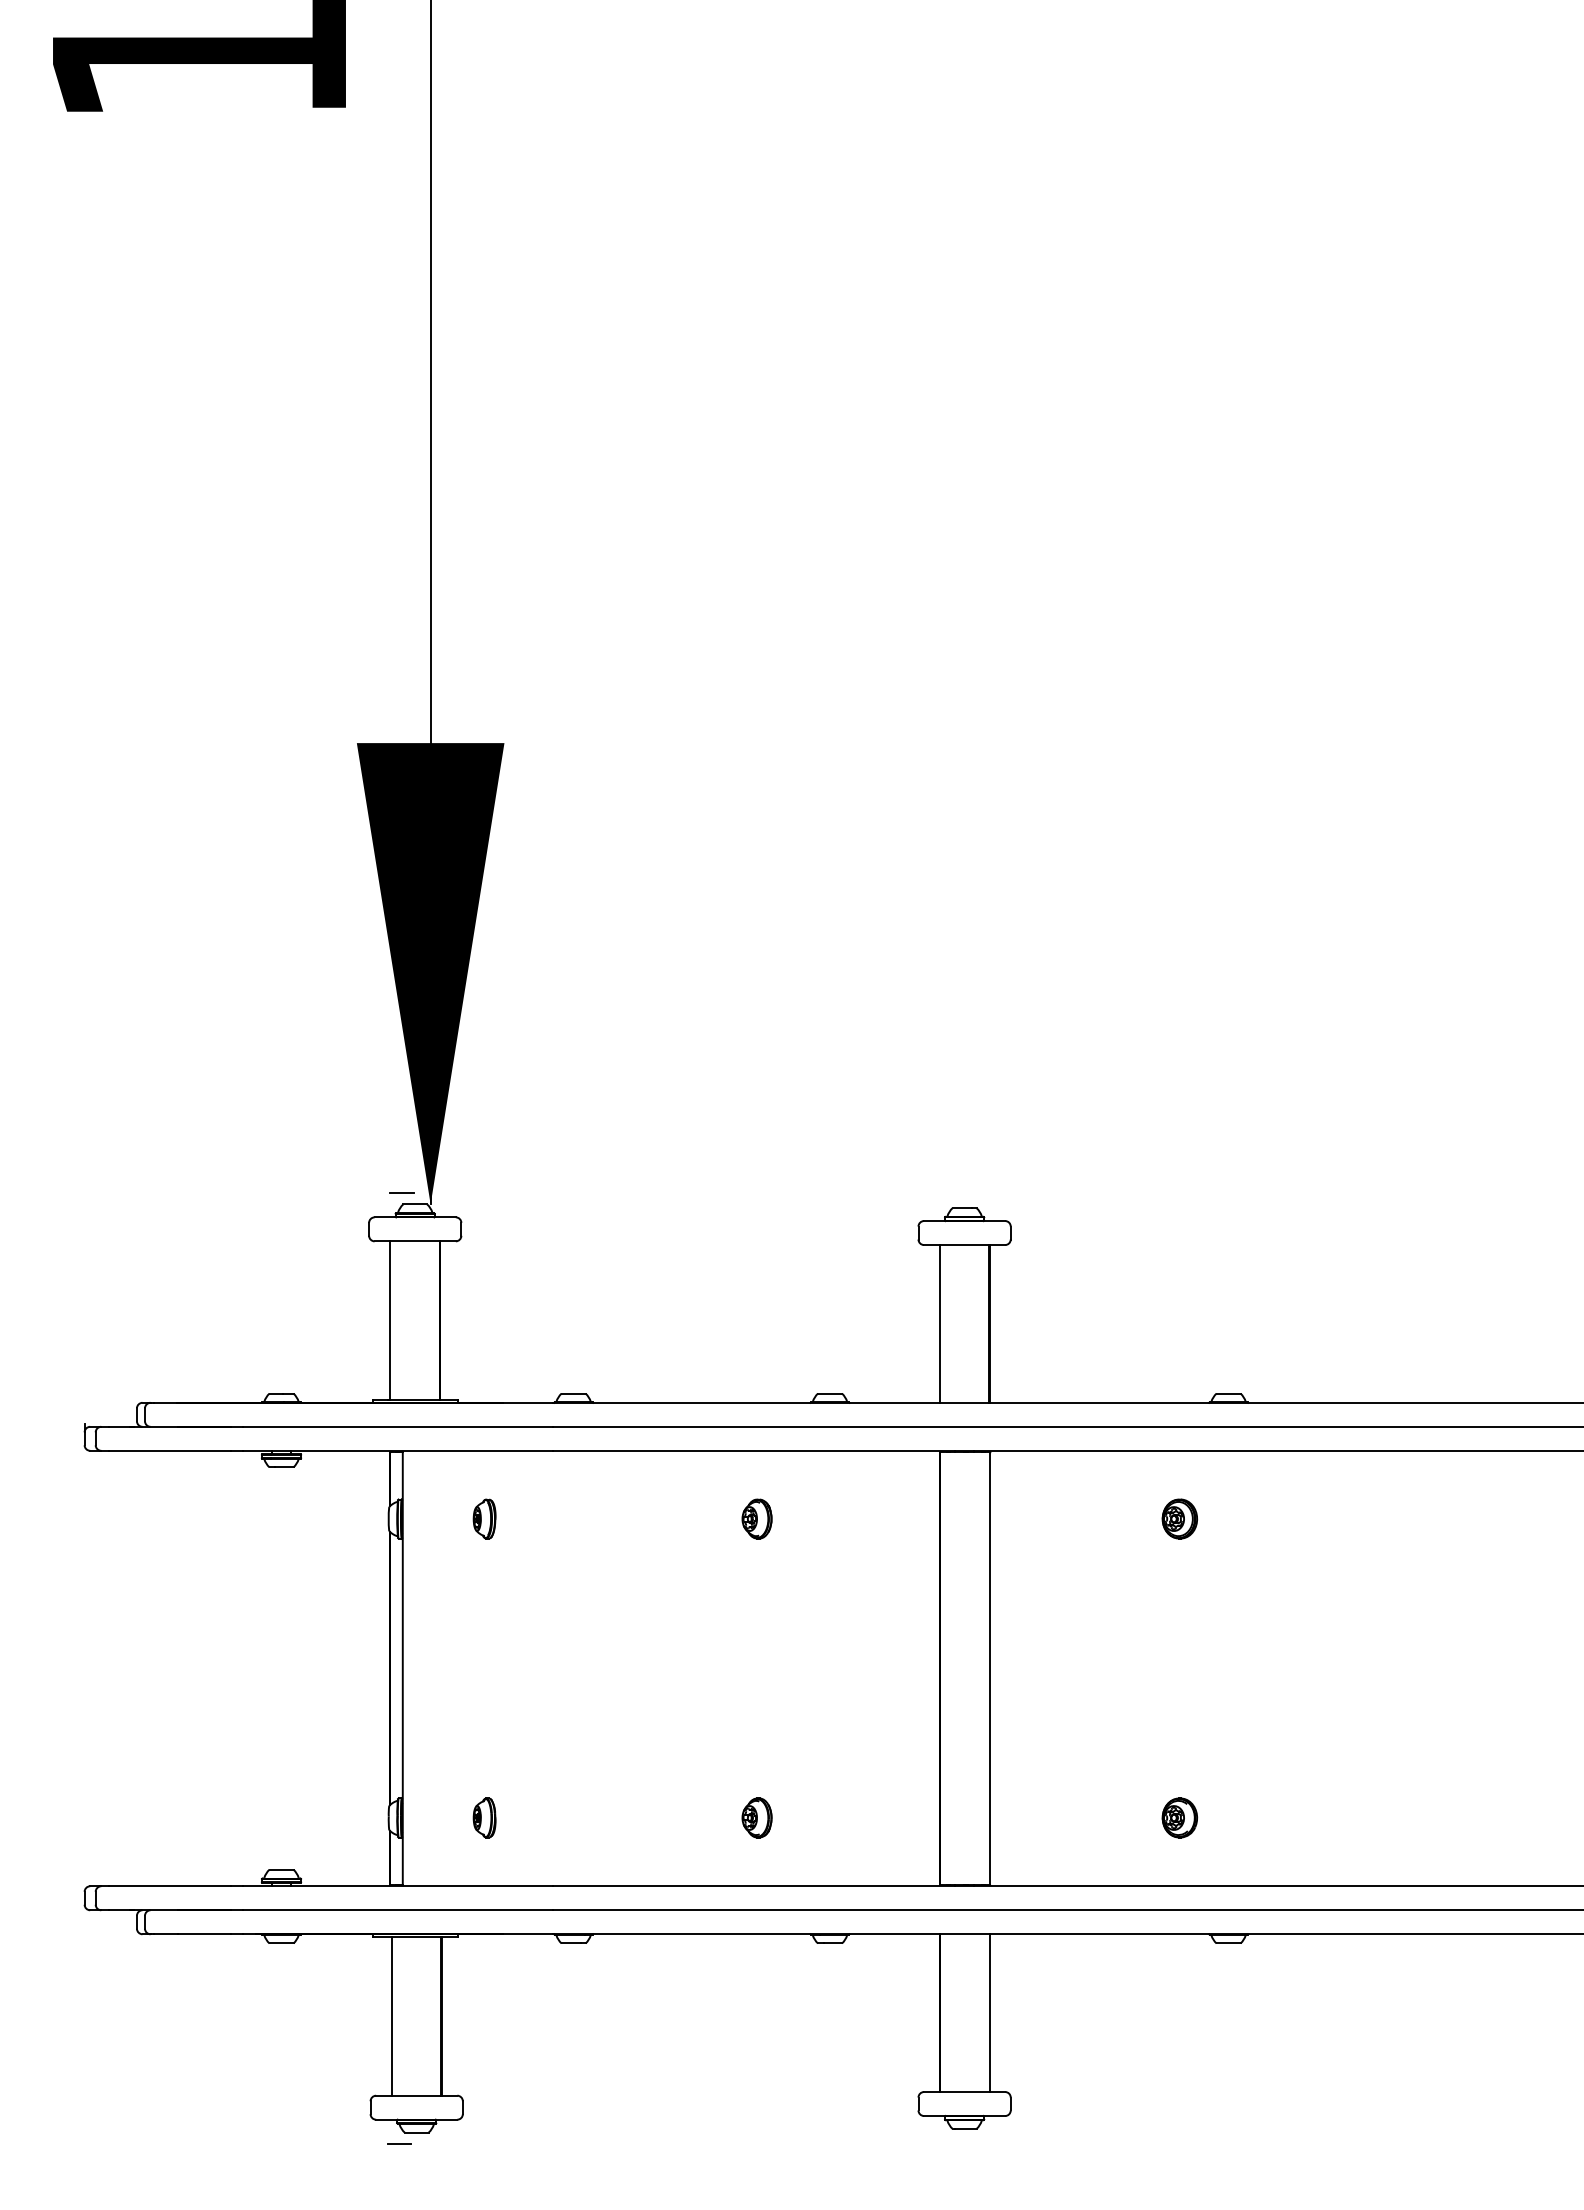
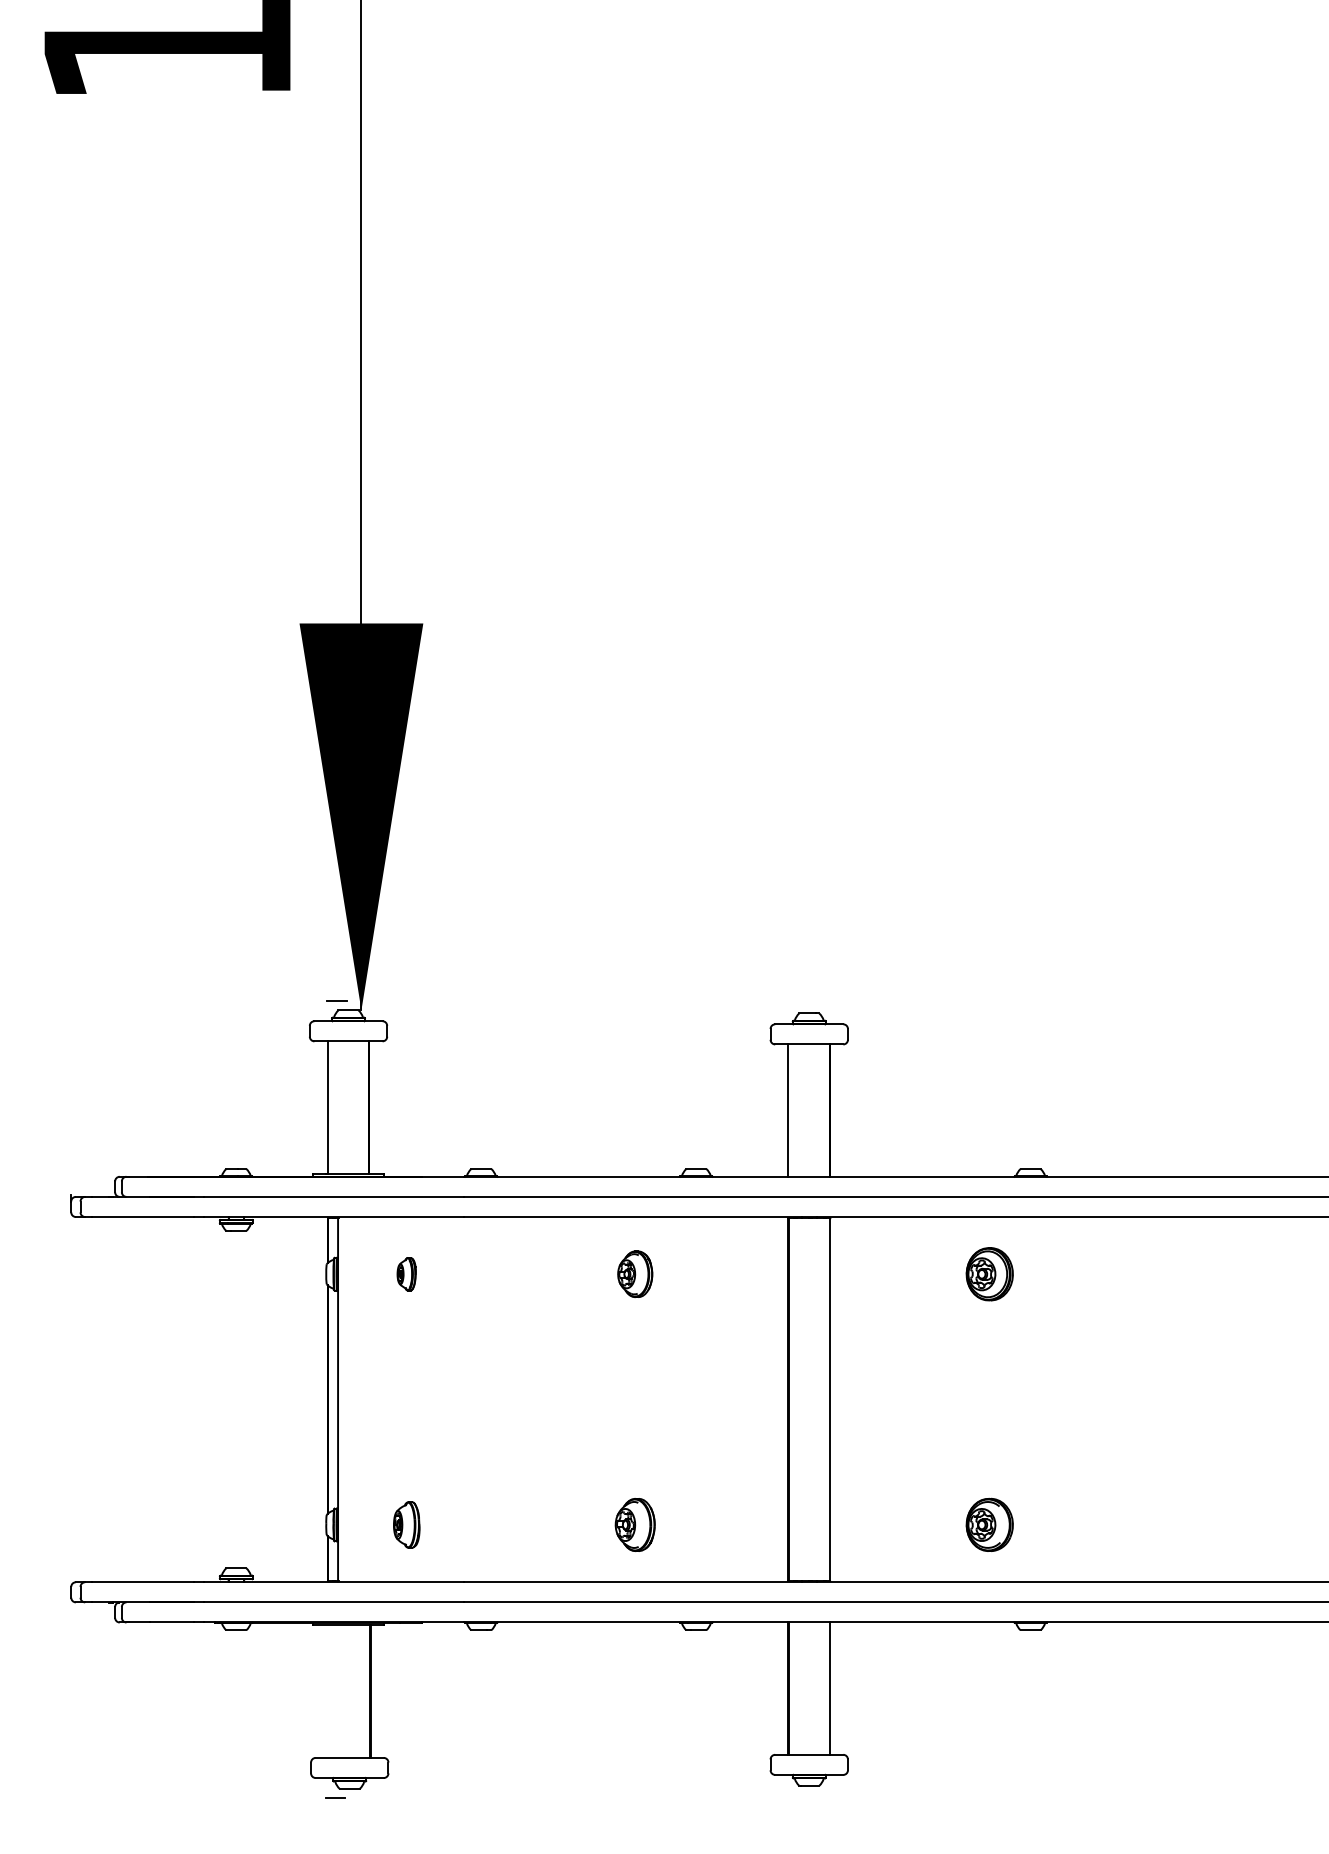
part: (756, 1518) -> (634, 1273), size x1.4
part: (1179, 1518) -> (989, 1273), size x1.6
part: (484, 1817) -> (406, 1524), size x1.4
part: (756, 1817) -> (634, 1524), size x1.6
part: (1179, 1817) -> (989, 1524), size x1.6
line: (391, 2016) -> (328, 1691), removed

